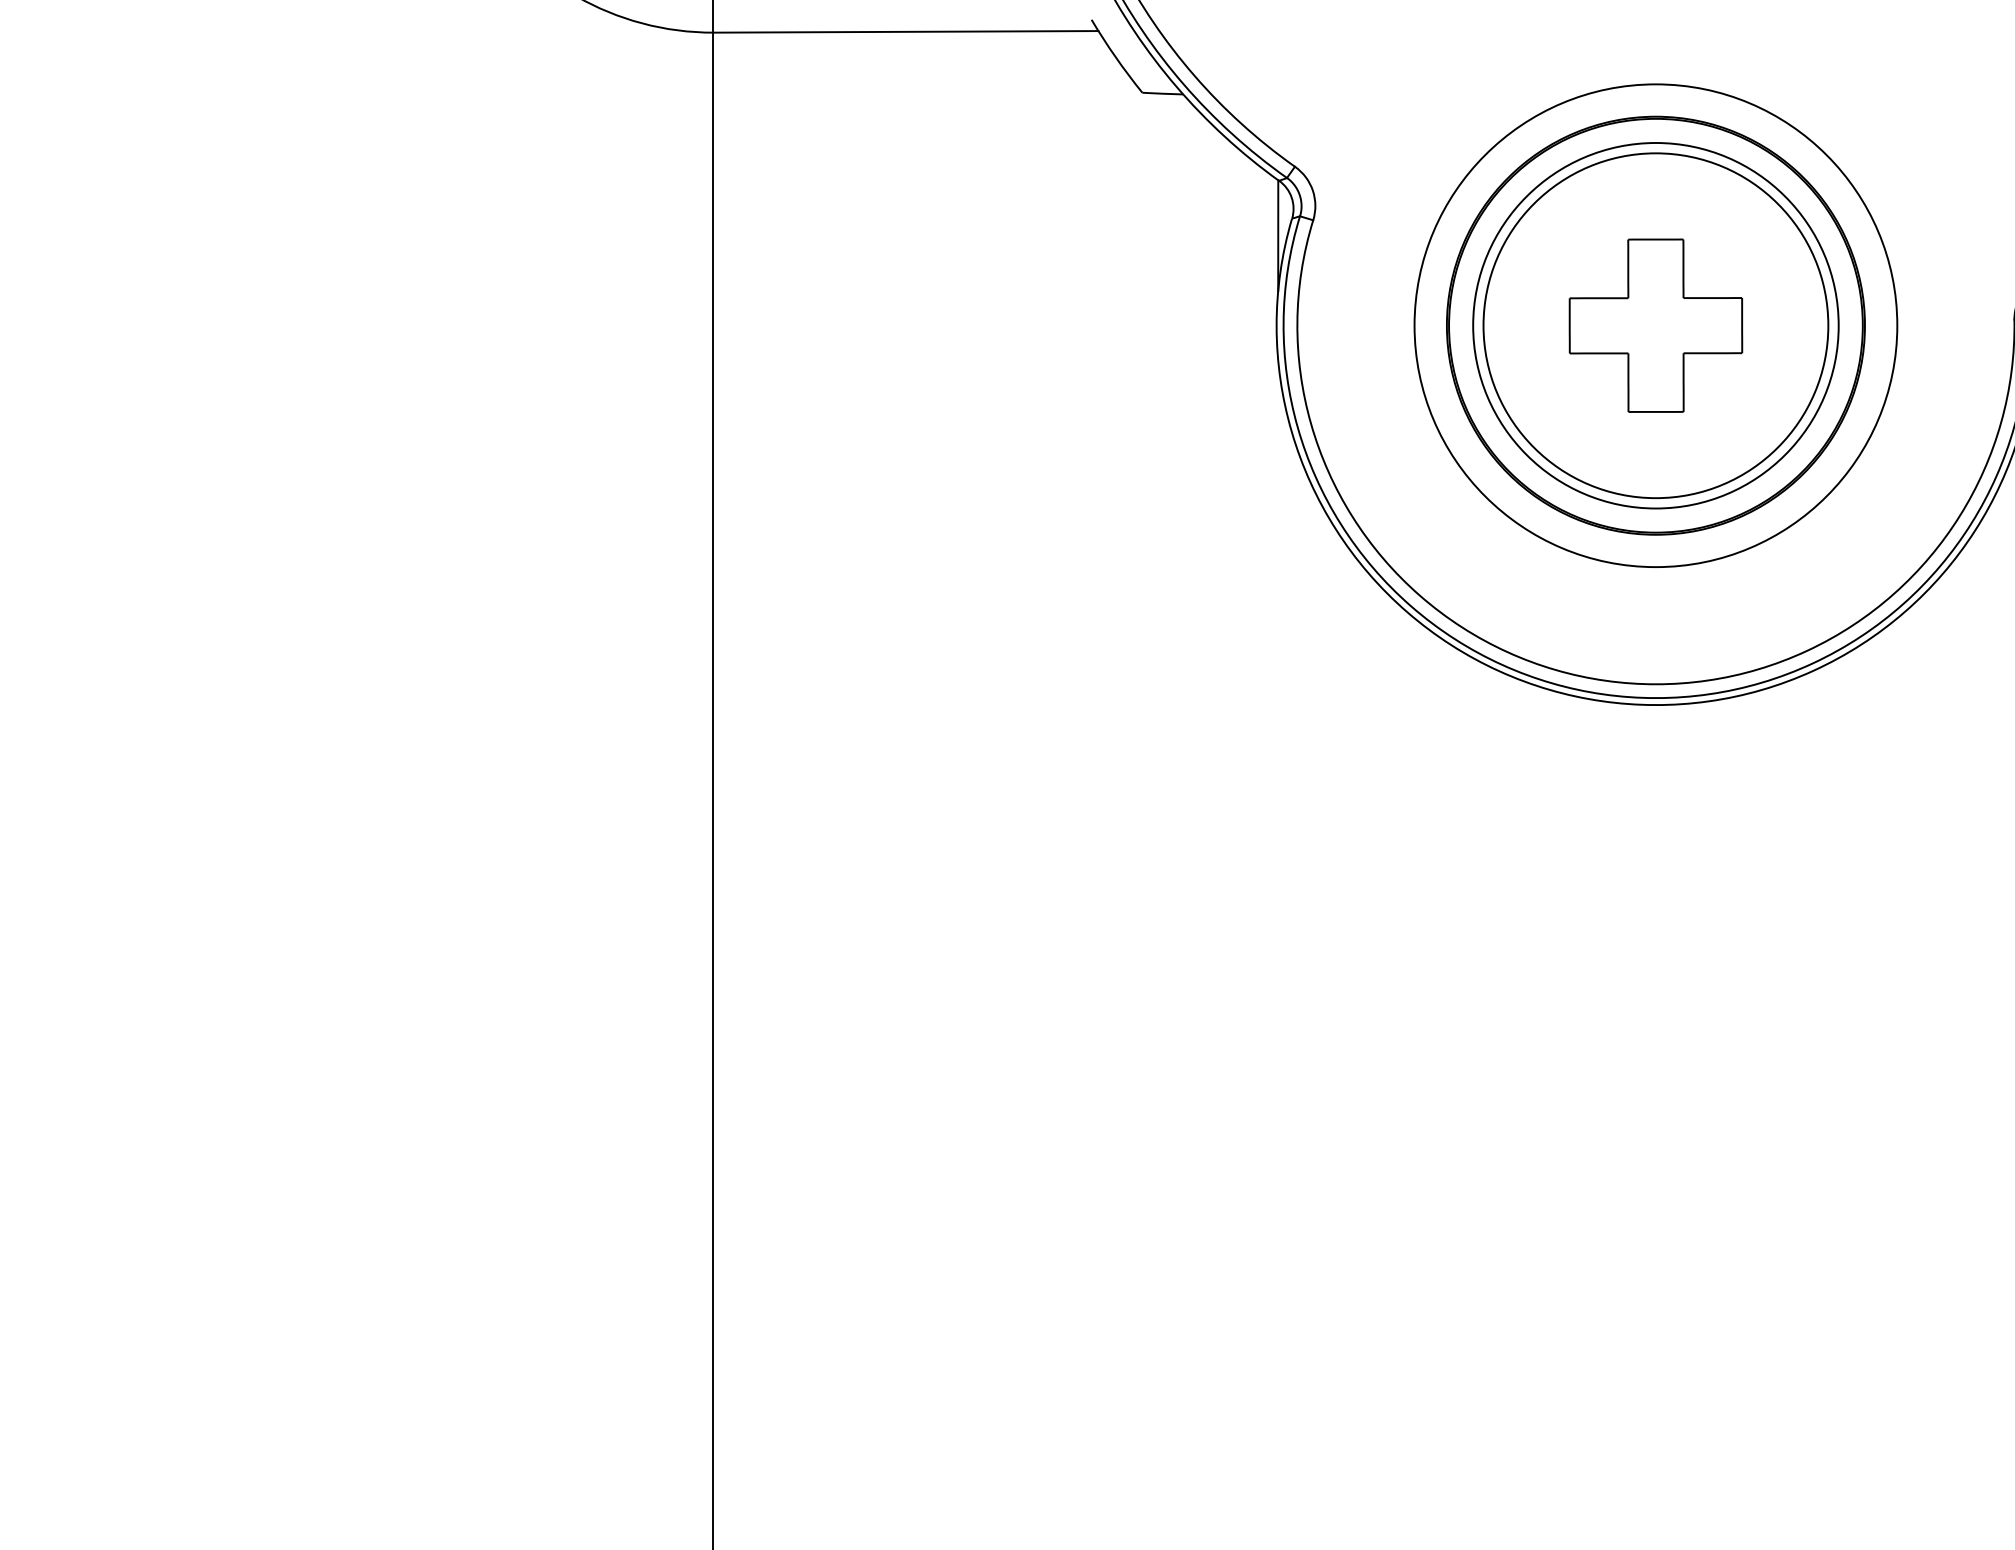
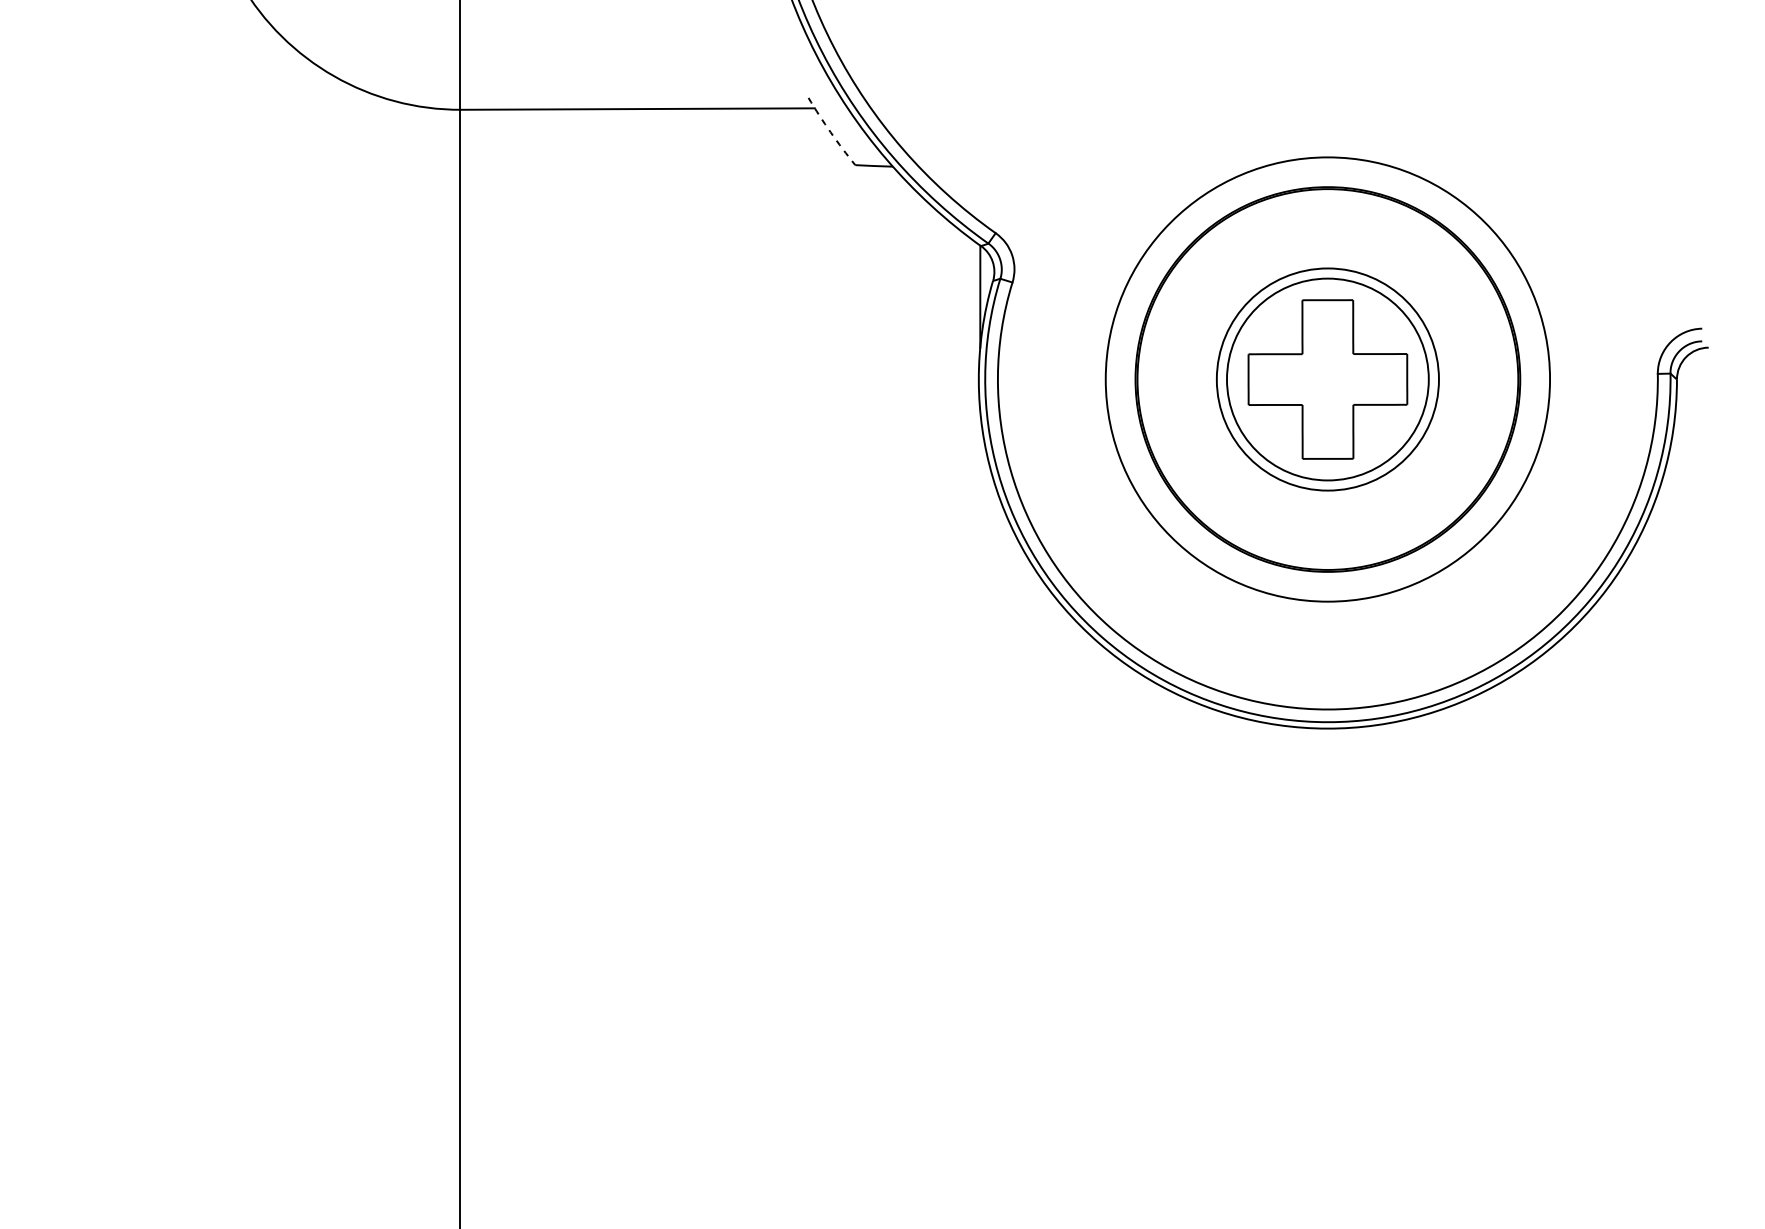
arc: (1115, 57) -> (830, 132), solid -> dashed
circle: (1655, 325) -> (1327, 379), size x0.6
circle: (1655, 325) -> (1327, 379), size x0.7

